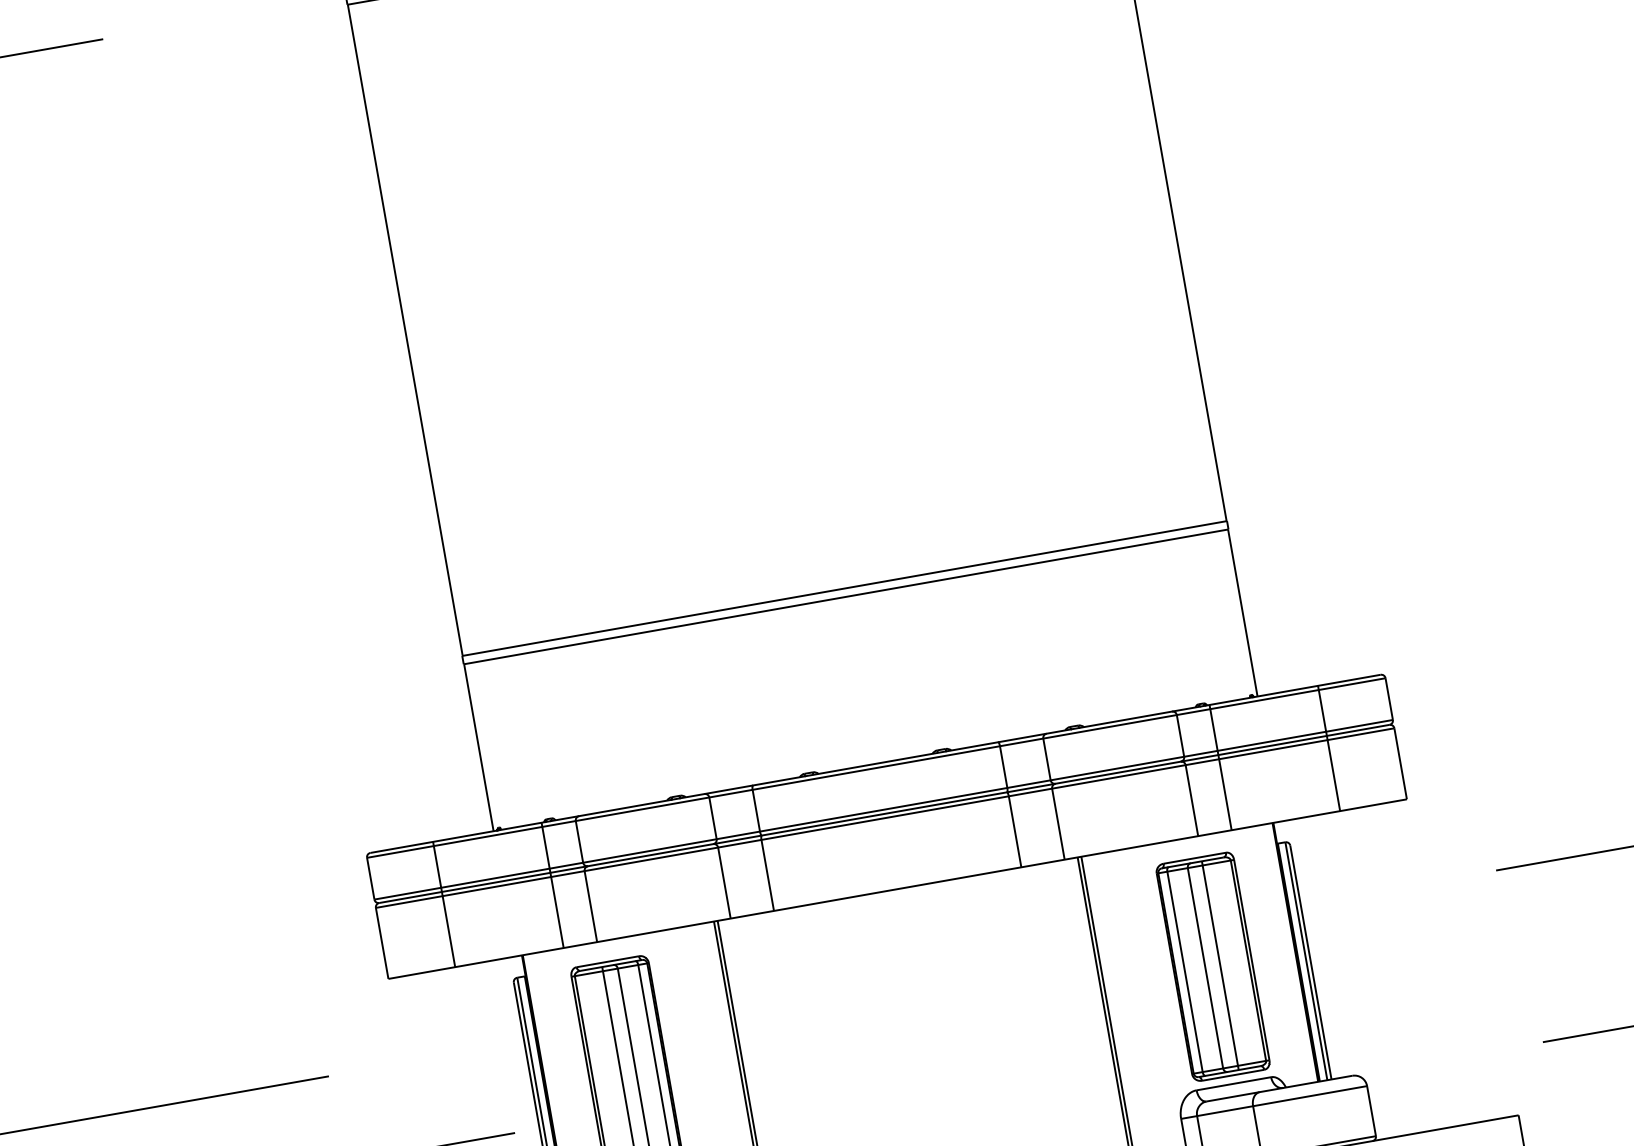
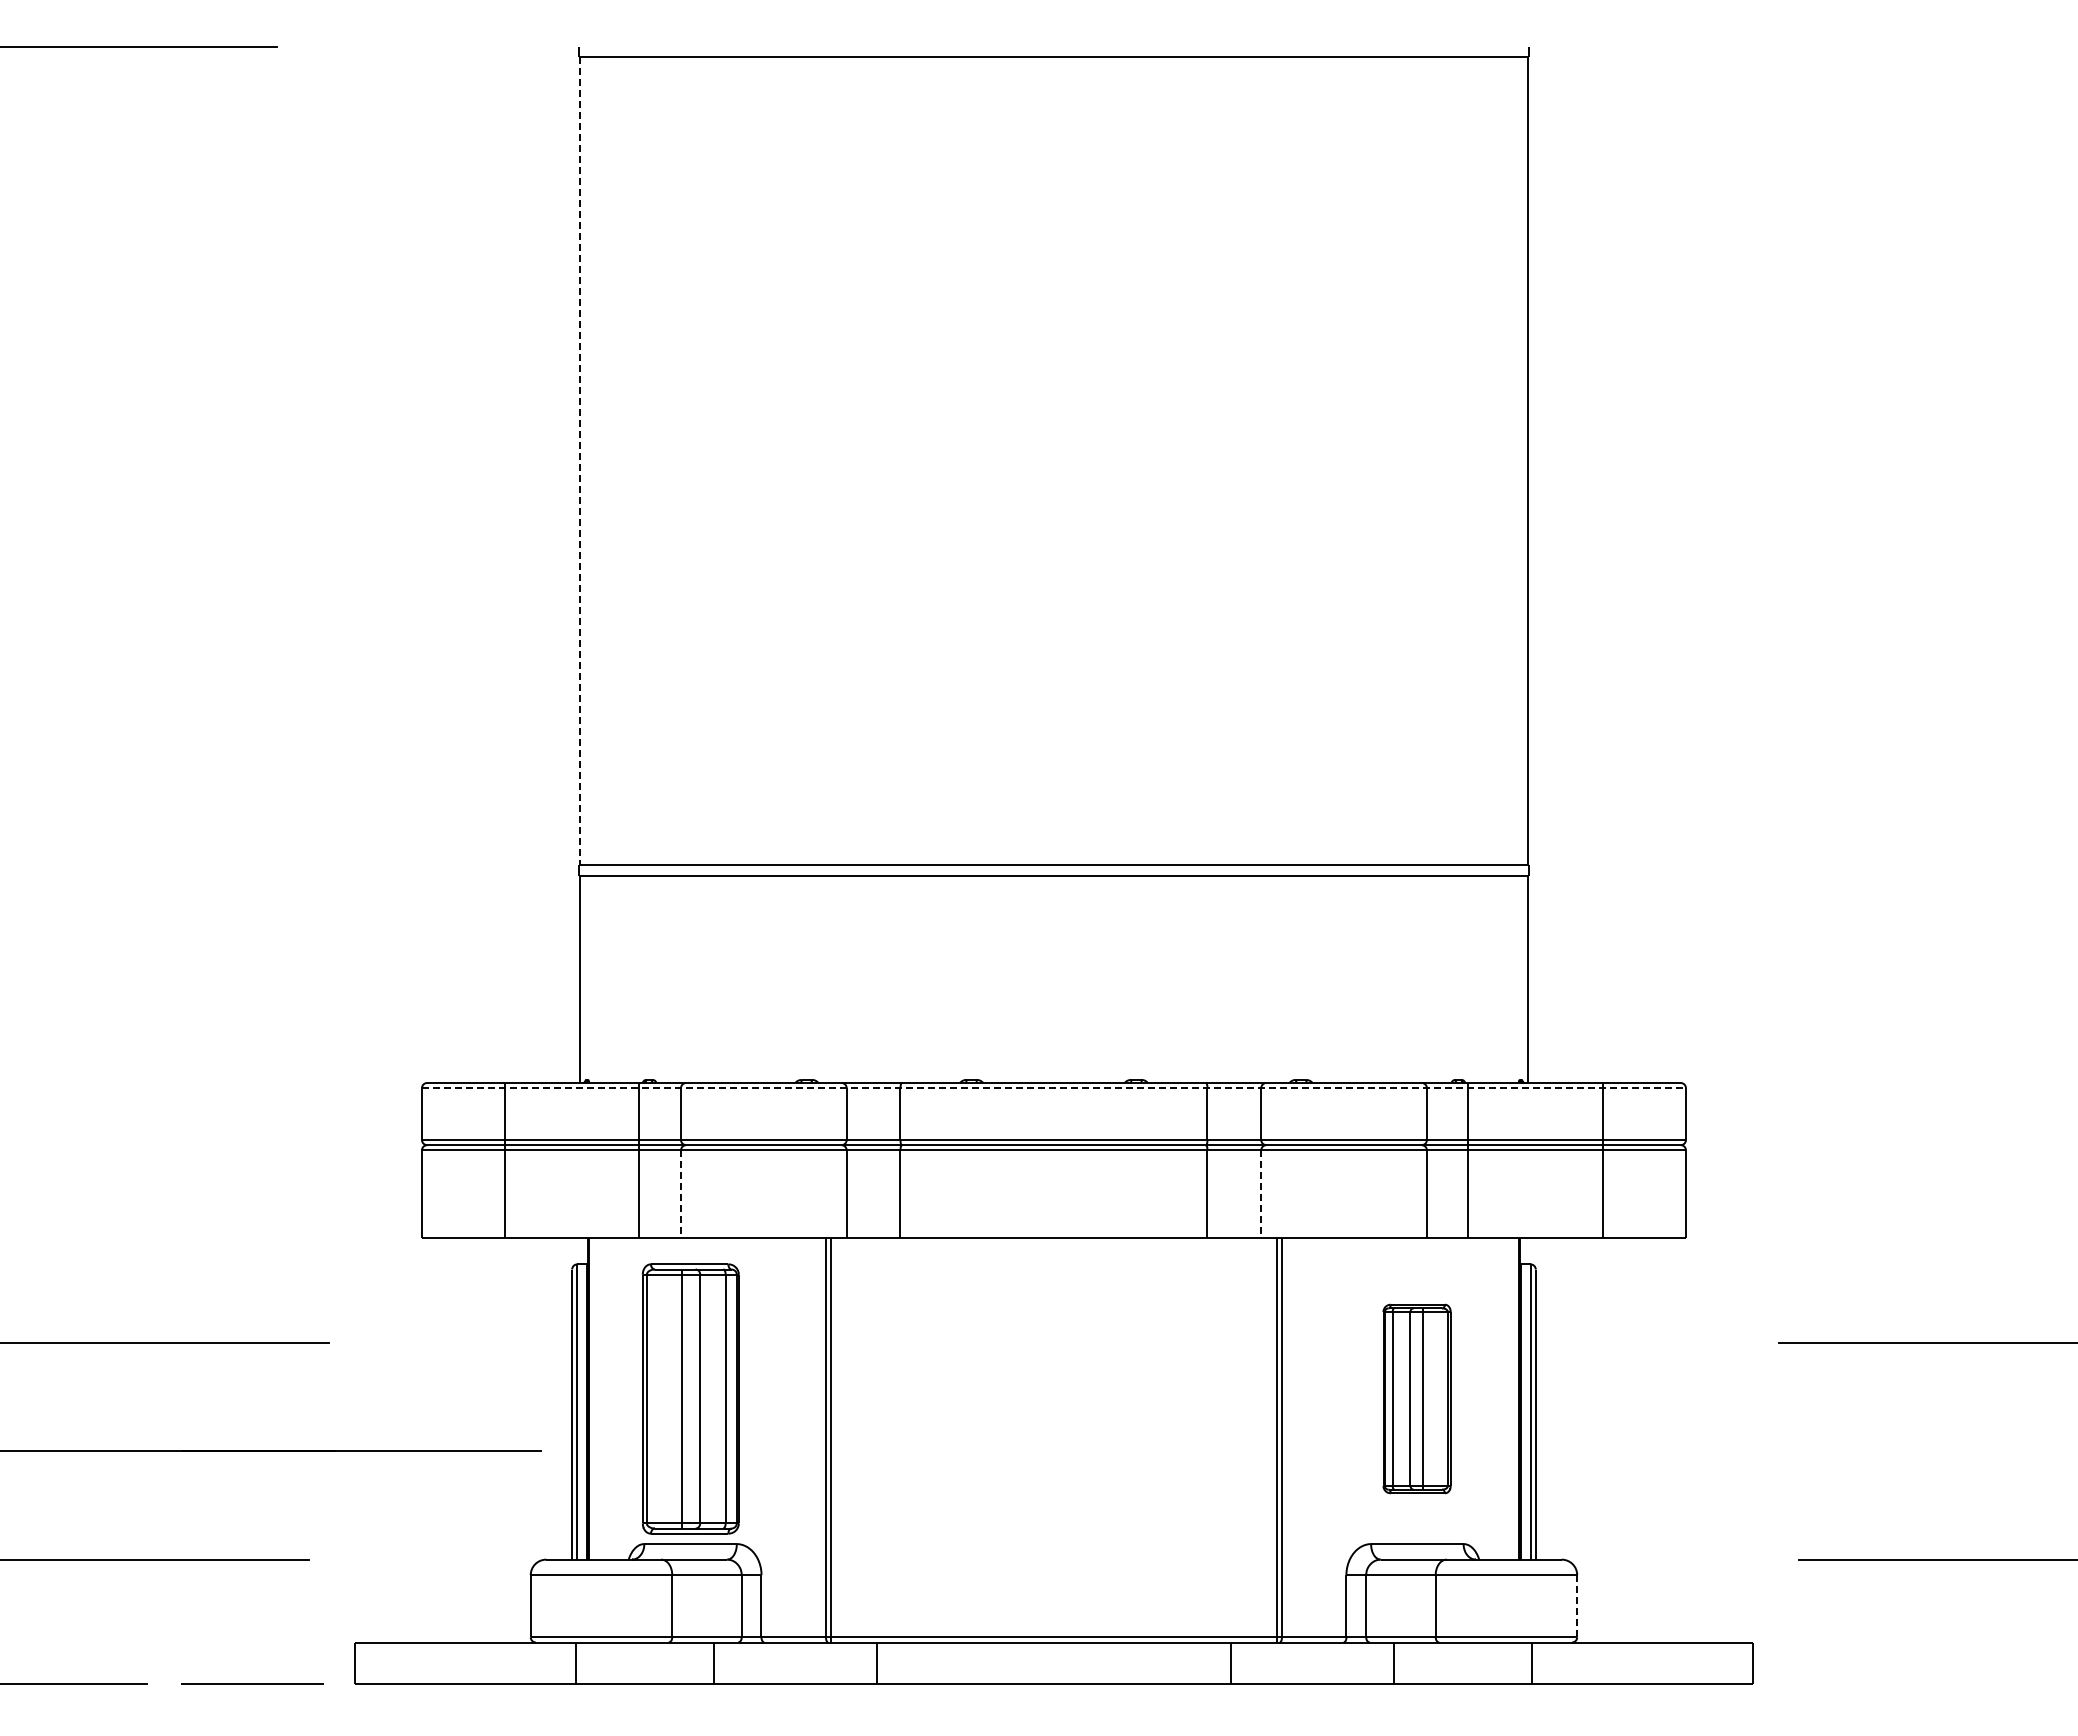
line: (404, 330) -> (579, 461), solid -> dashed
line: (875, 768) -> (1053, 1088), solid -> dashed
line: (1058, 824) -> (1261, 1194), solid -> dashed
line: (591, 906) -> (681, 1194), solid -> dashed
part: (1212, 966) -> (1416, 1398), size x0.7
line: (1371, 1110) -> (1577, 1605), solid -> dashed

